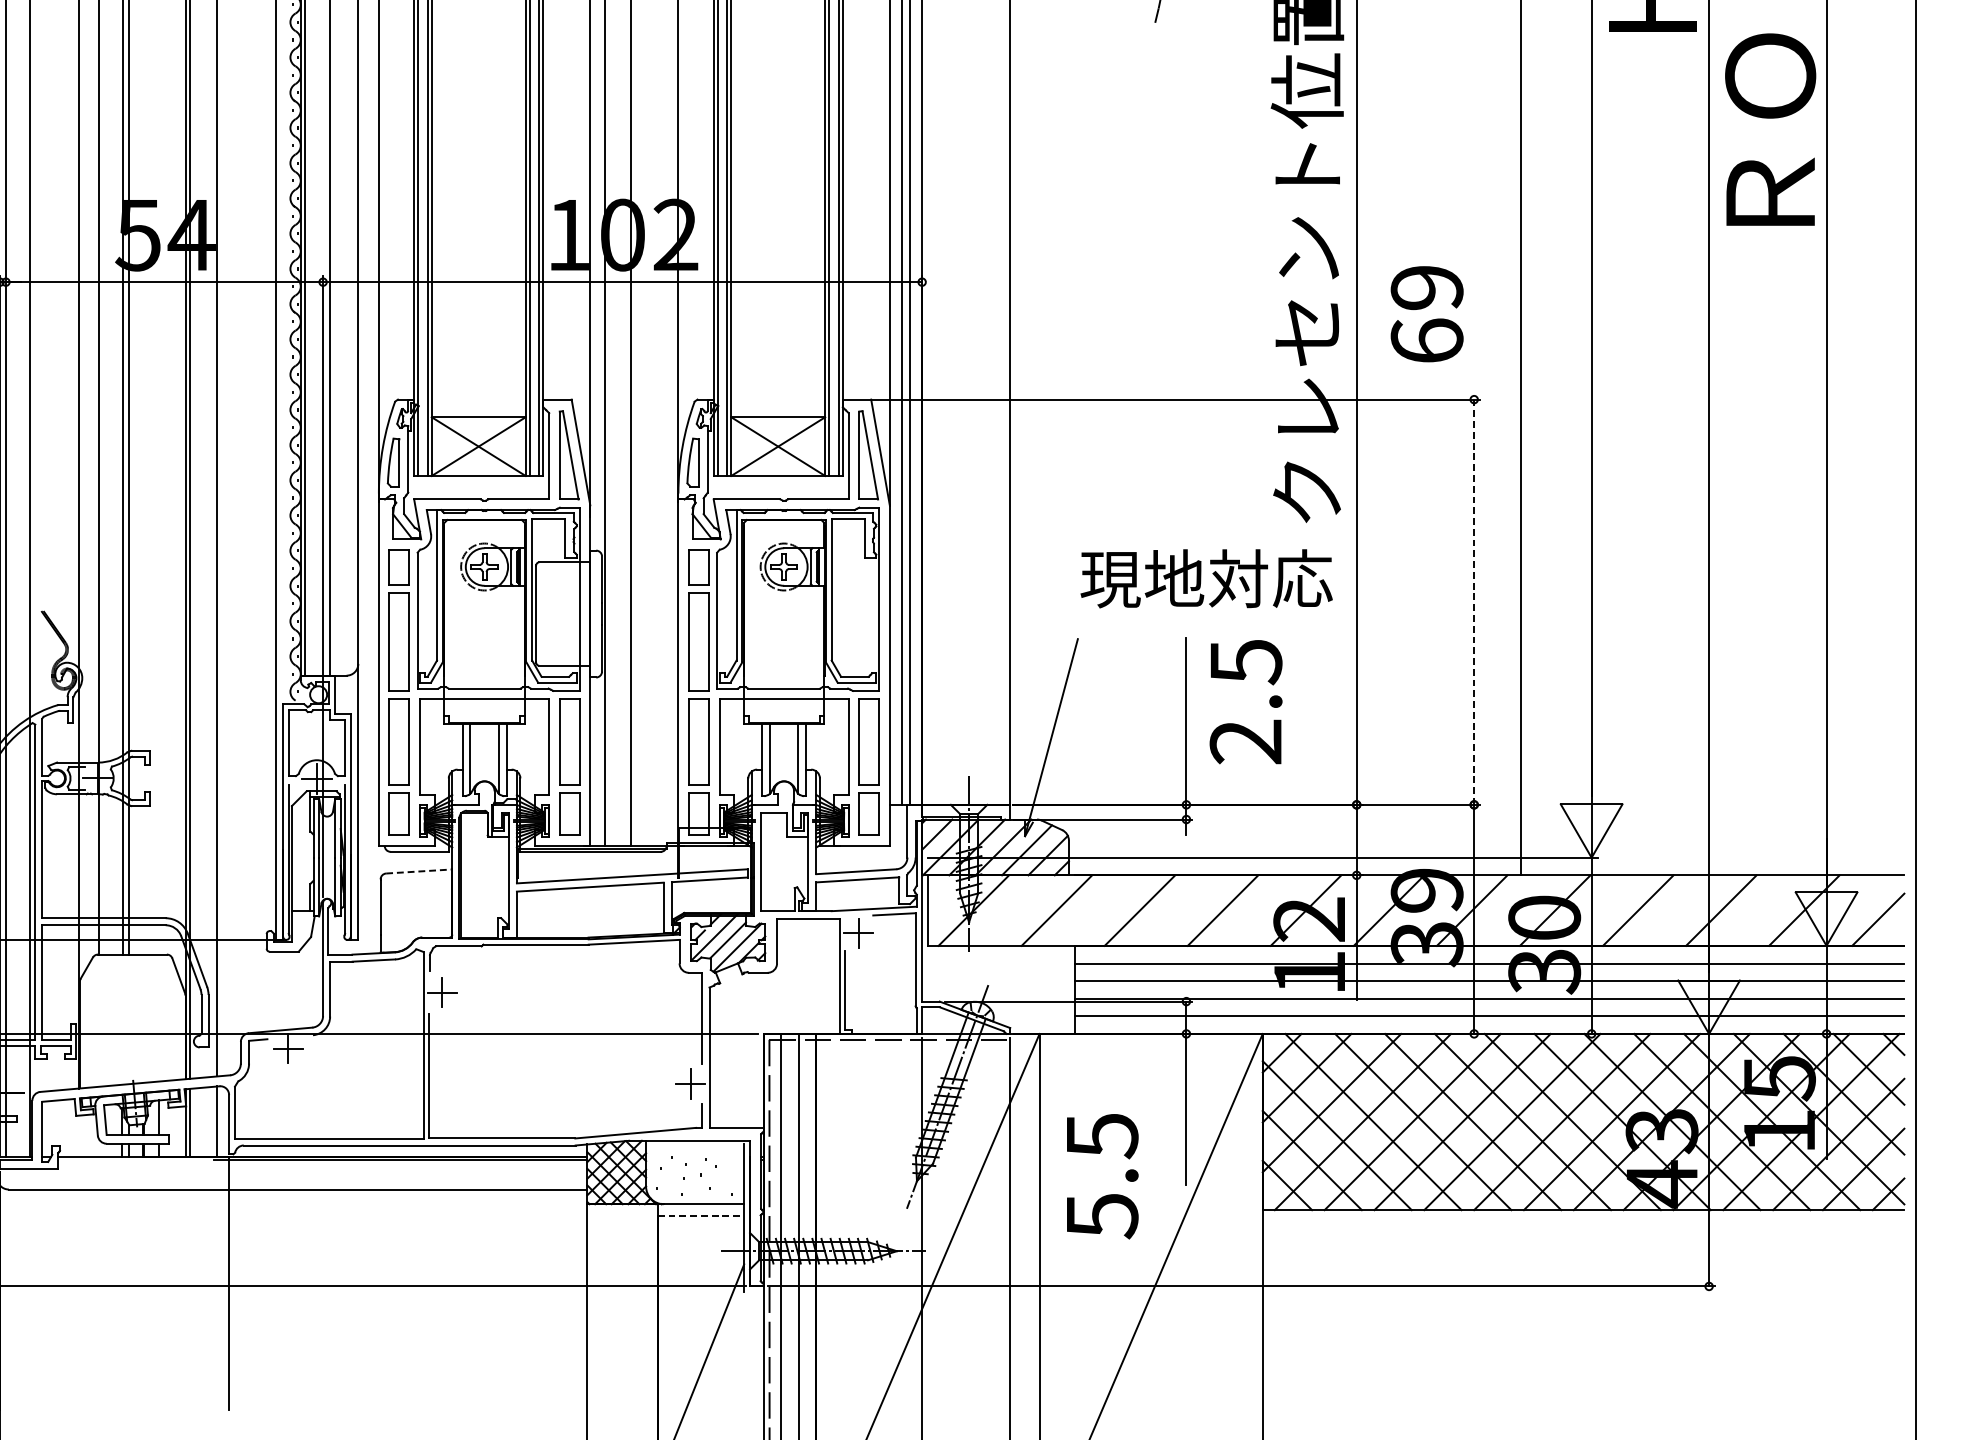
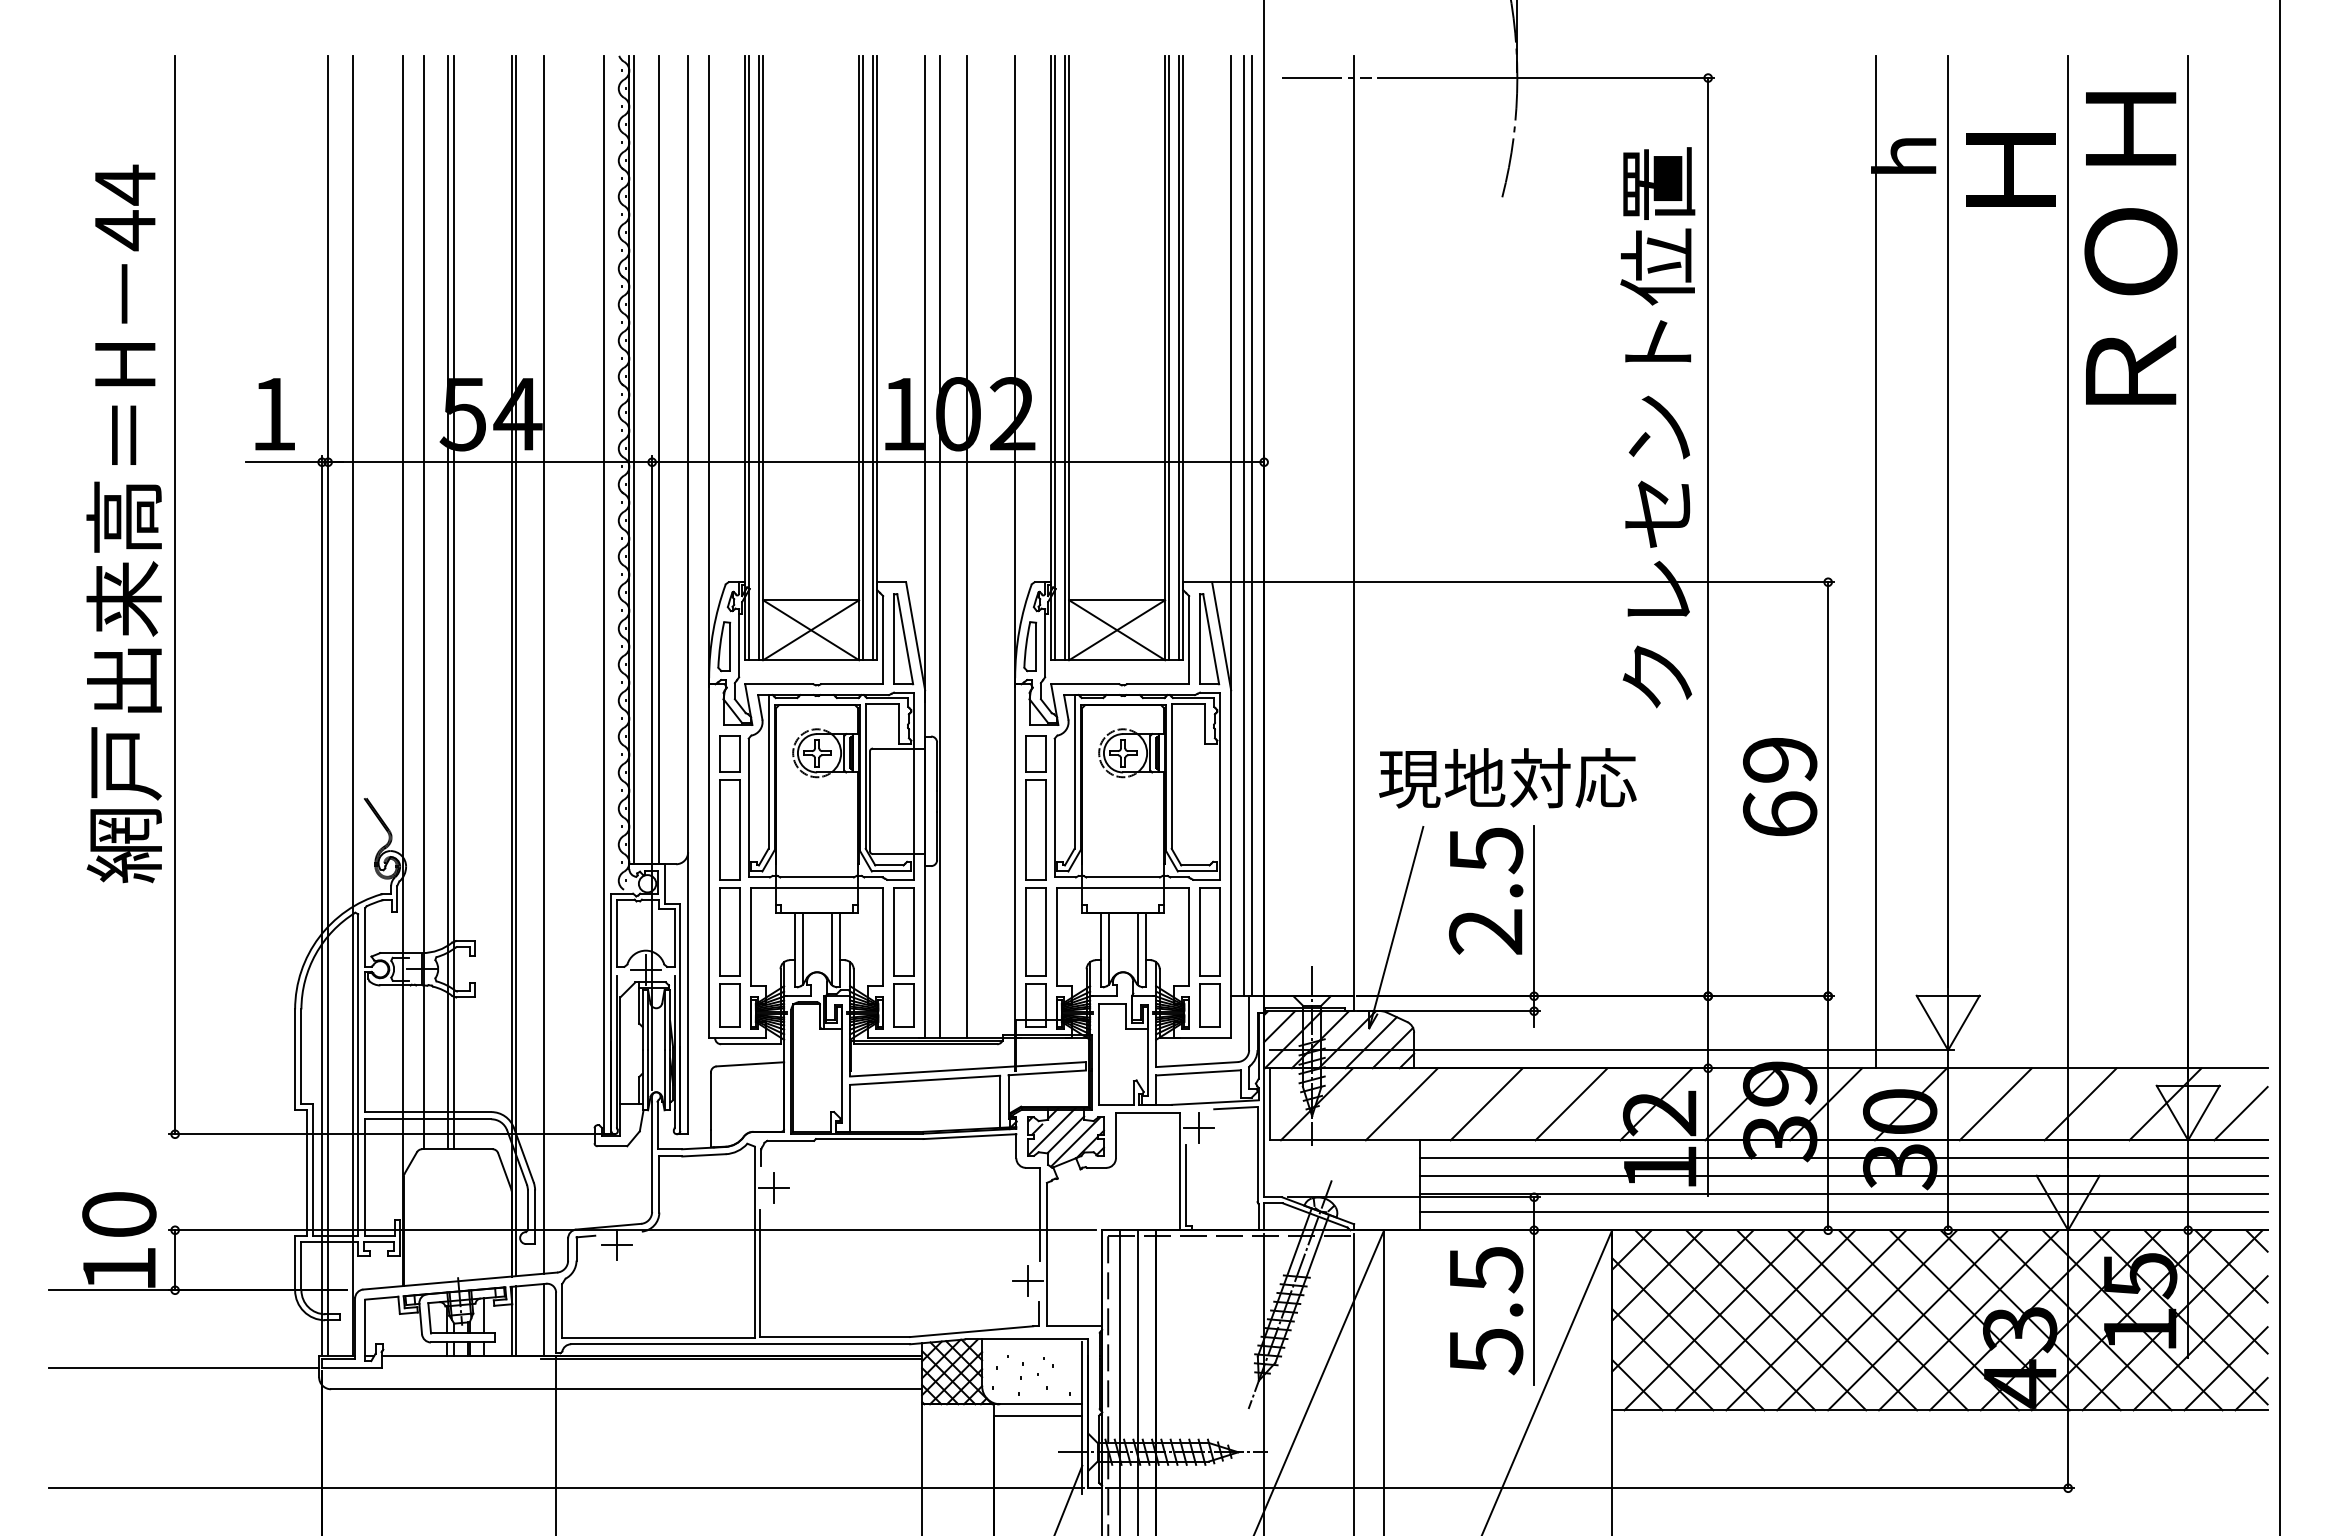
text: (1427, 314) -> (1780, 787), moved
text: (1206, 578) -> (1507, 778), moved
line: (1474, 601) -> (1828, 788), dashed -> solid
text: (1246, 702) -> (1486, 891), moved
line: (419, 871) -> (750, 1064), dashed -> solid
text: (1102, 1177) -> (1486, 1311), moved
line: (701, 1216) -> (1038, 1416), dashed -> solid

